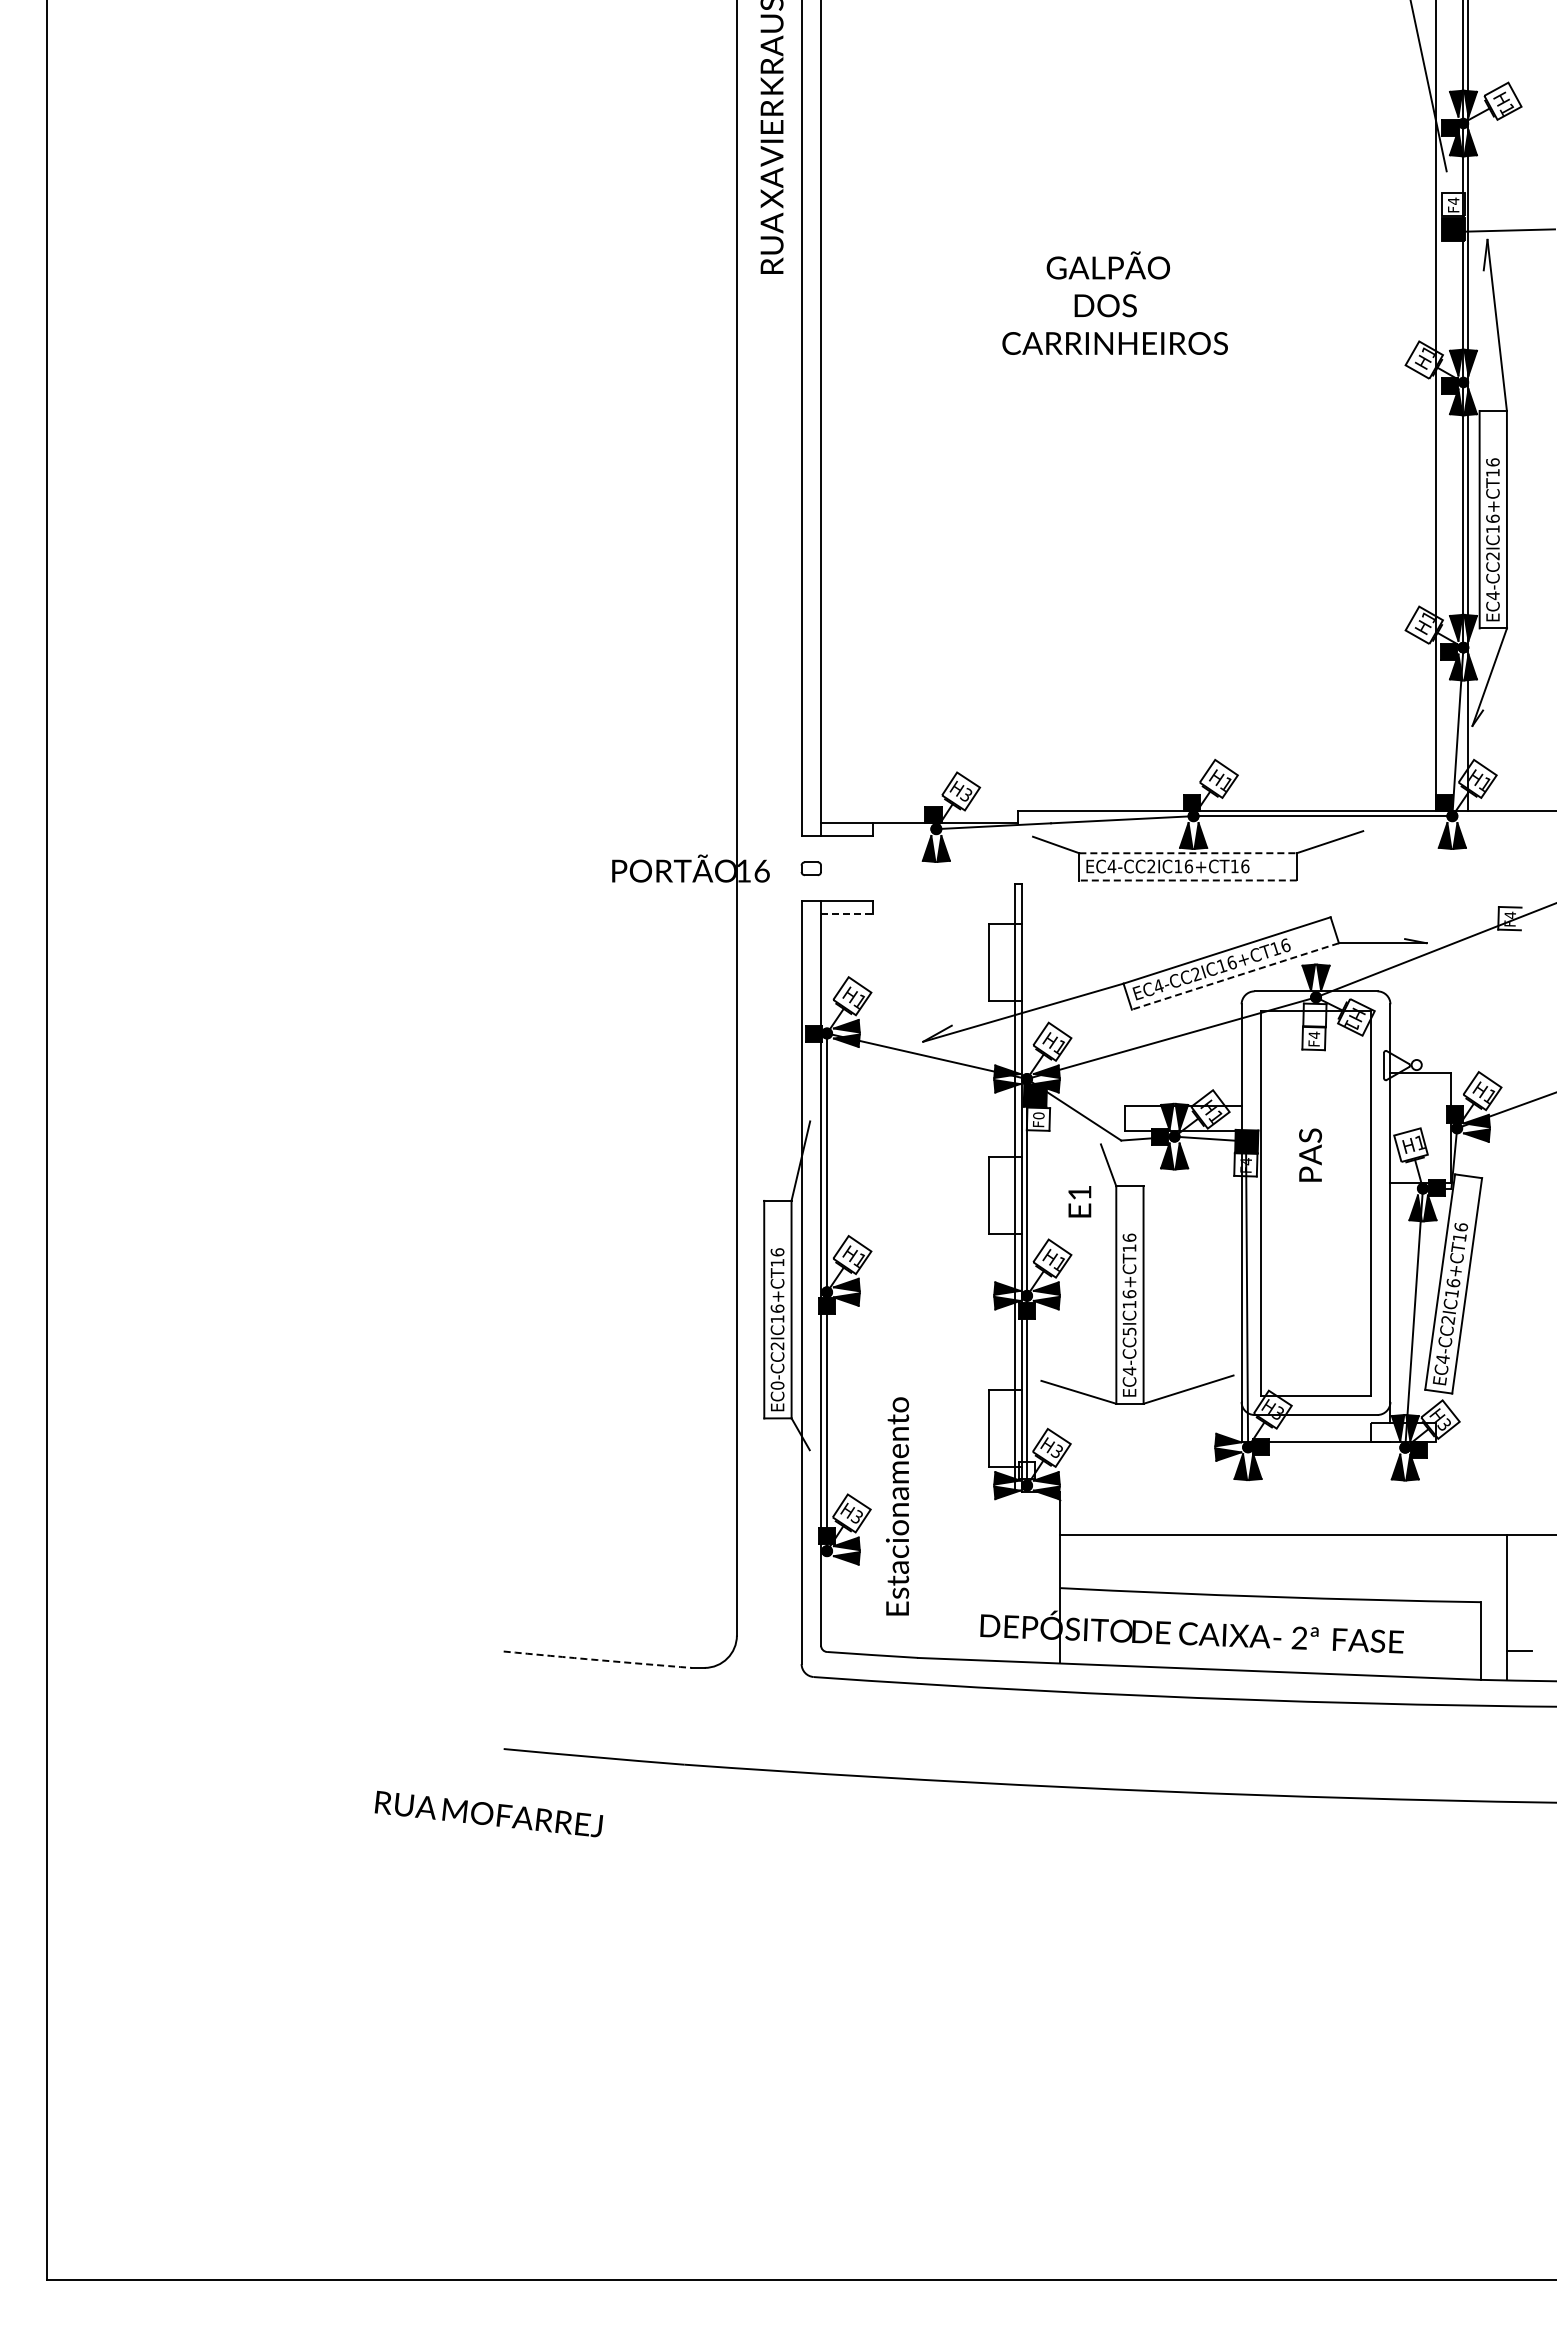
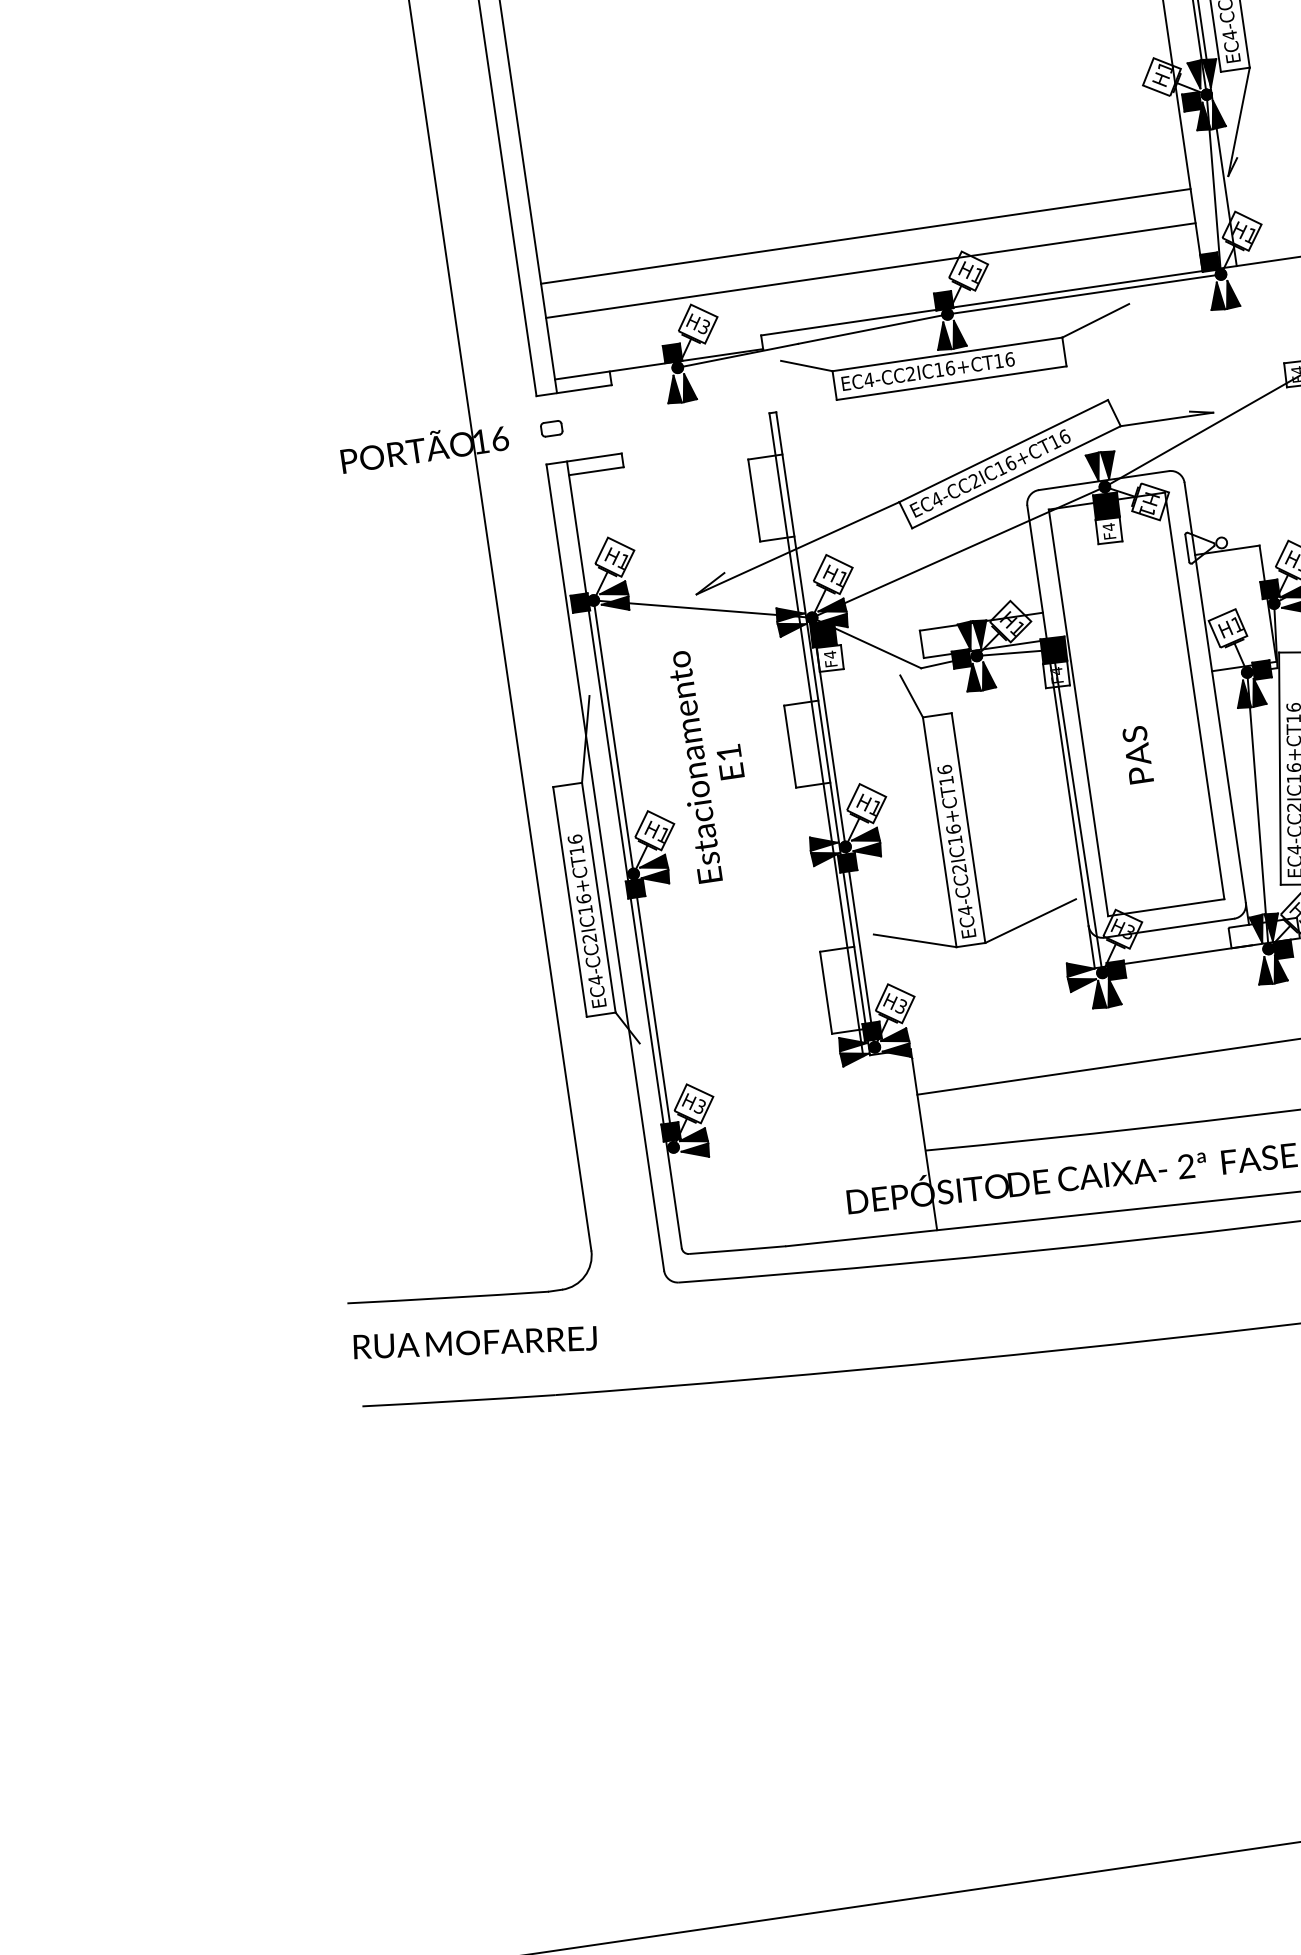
line: (1128, 732) -> (865, 235), added
line: (1128, 765) -> (870, 270), added
line: (1188, 853) -> (947, 354), dashed -> solid
line: (1188, 880) -> (952, 383), dashed -> solid
line: (846, 914) -> (595, 471), dashed -> solid
line: (1235, 976) -> (1016, 477), dashed -> solid
fill: (1314, 1014) -> (1105, 505), added
text: (1038, 1115) -> (829, 654), F0 -> F4
text: (1310, 1154) -> (1137, 754), moved
text: (1079, 1201) -> (730, 761), moved
text: (1129, 1331) -> (959, 868), EC4-CC5IC16+CT16 -> EC4-CC2IC16+CT16
text: (777, 1385) -> (595, 980), EC0-CC2IC16+CT16 -> EC4-CC2IC16+CT16
fill: (1026, 1470) -> (871, 1031), added
text: (897, 1506) -> (694, 767), moved
arc: (597, 1660) -> (447, 1298), dashed -> solid
text: (488, 1813) -> (474, 1341), moved

